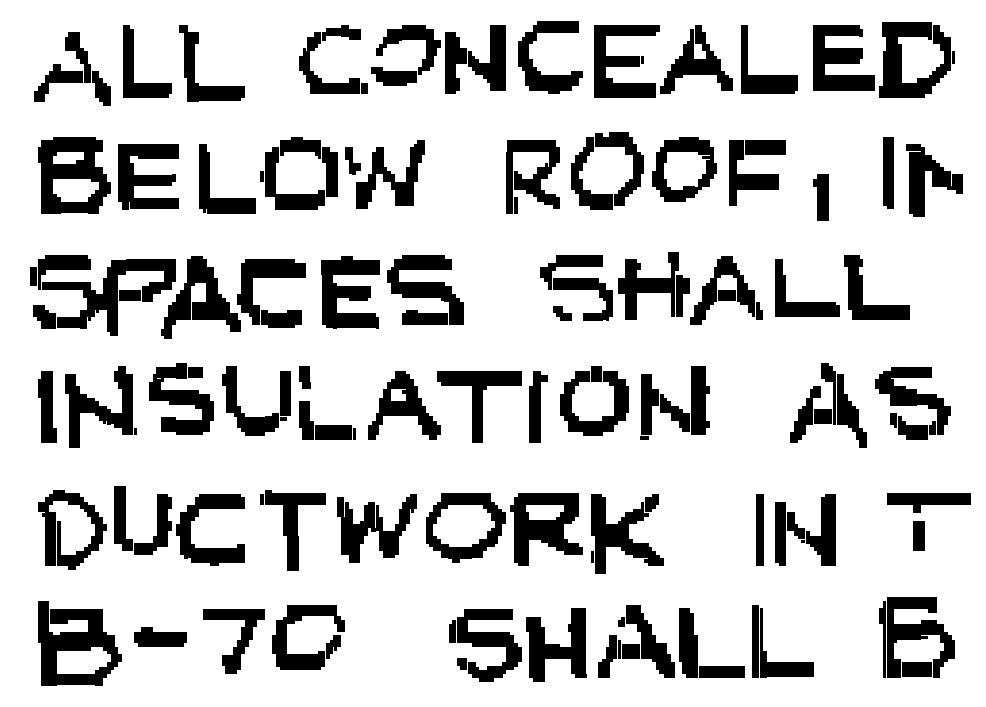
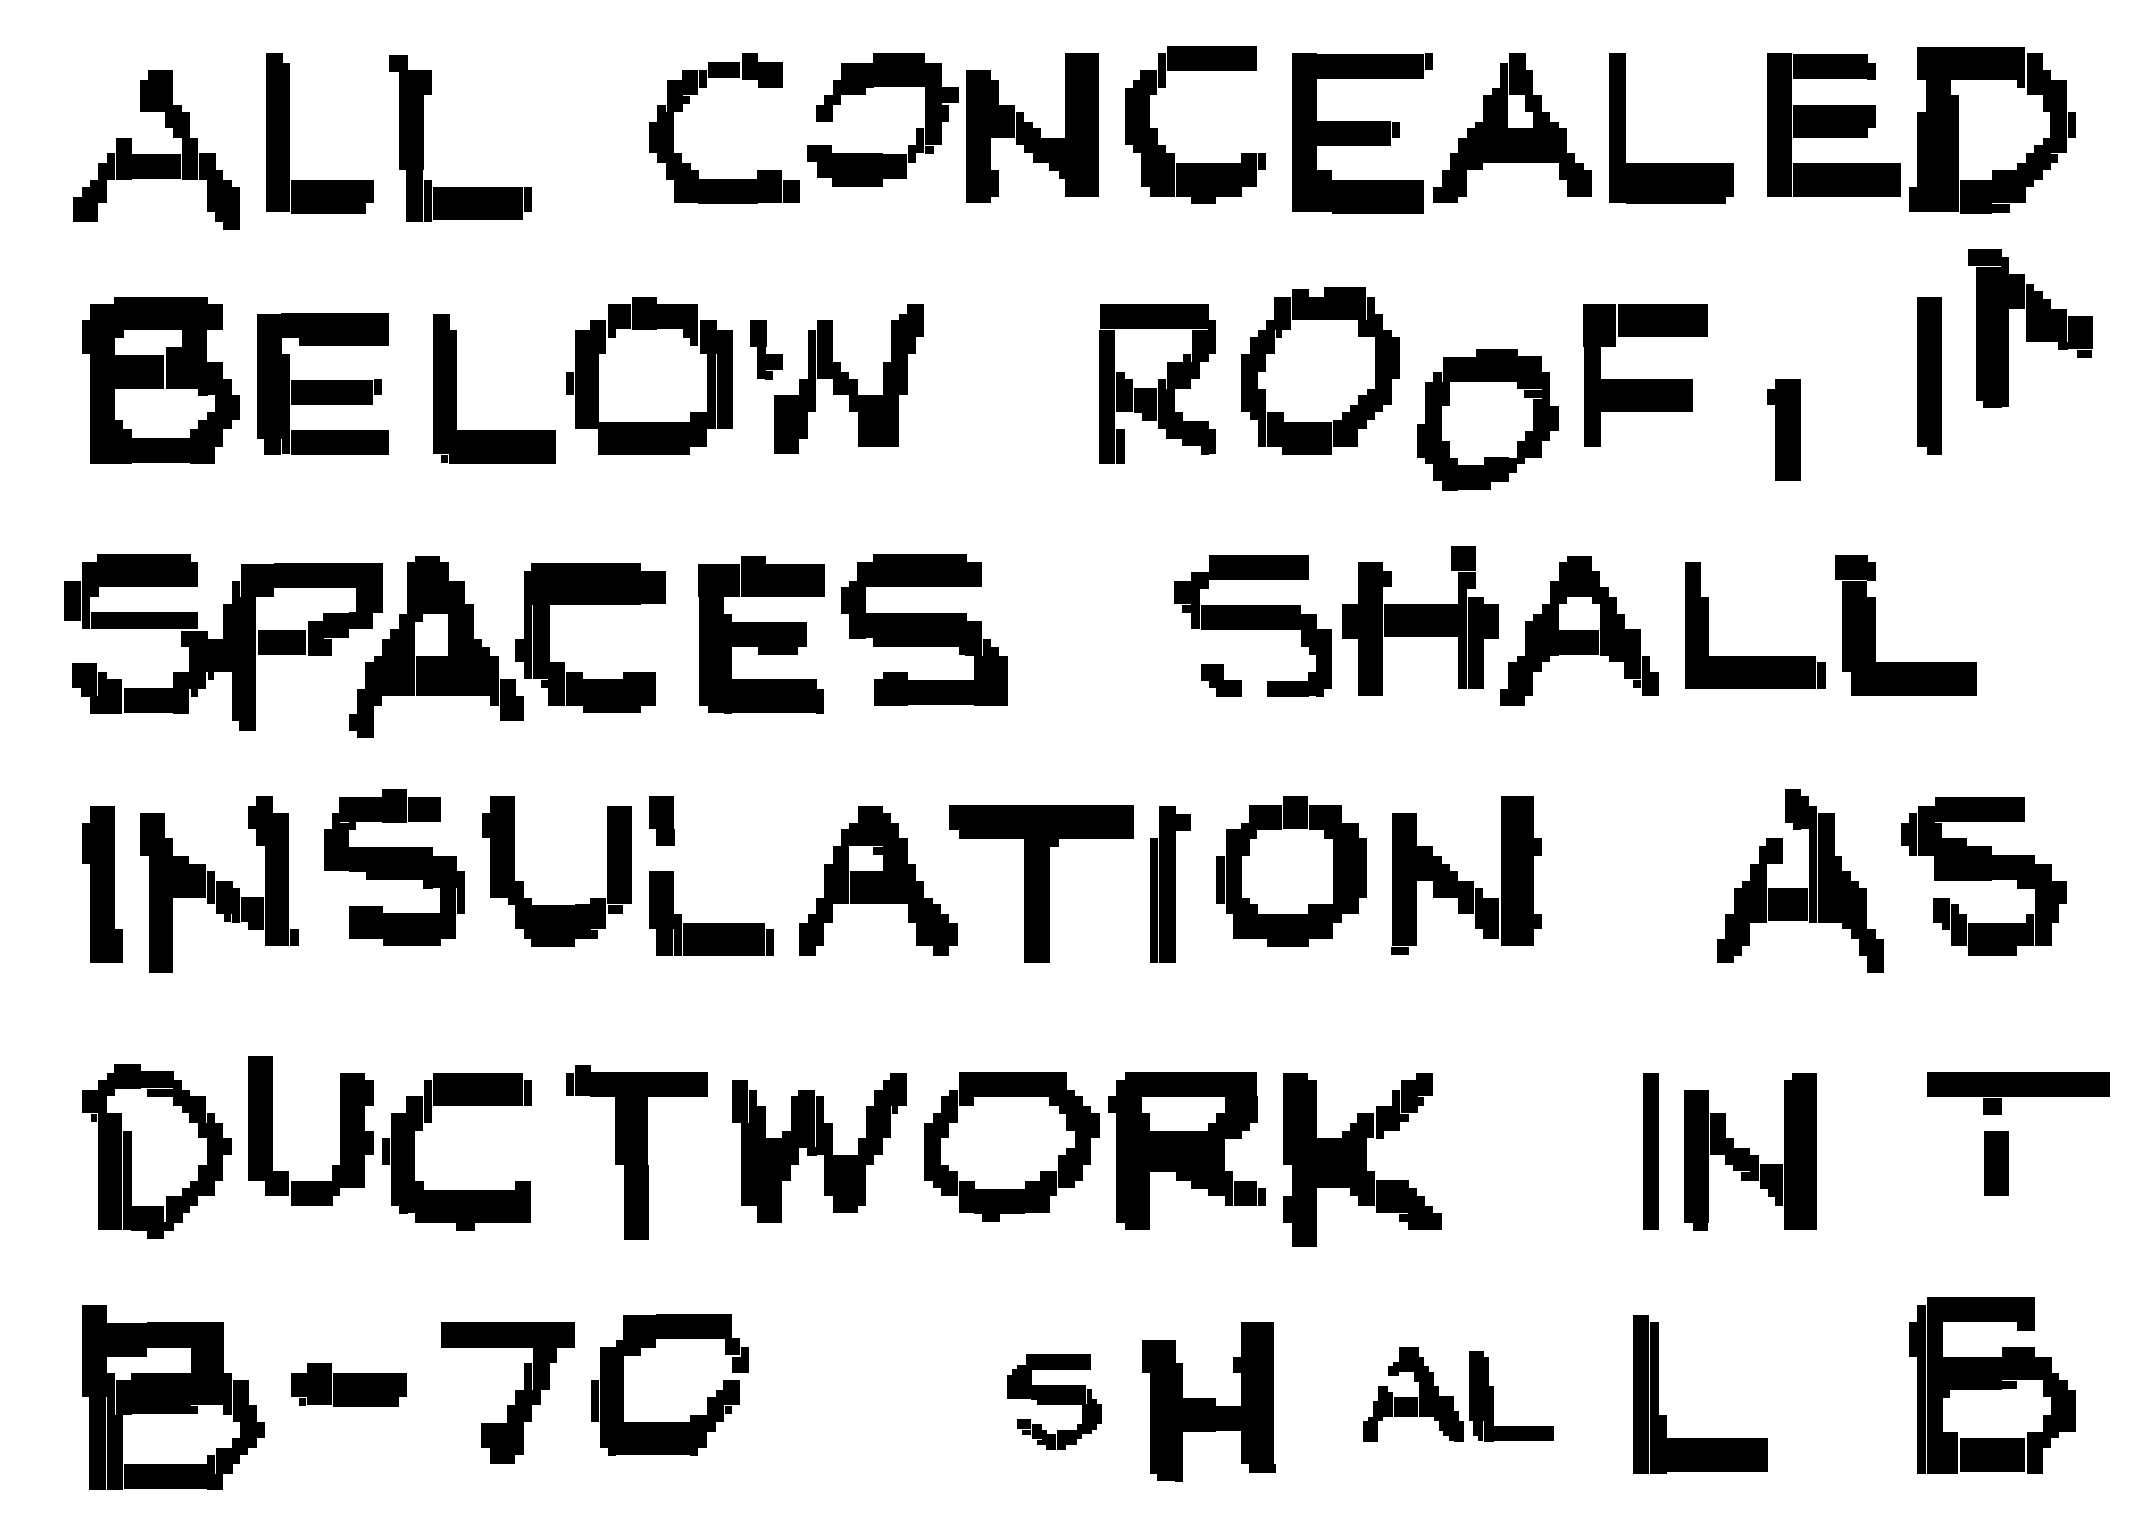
part: (684, 169) -> (1487, 420), moved
part: (934, 180) -> (2030, 329), moved
part: (671, 641) -> (1458, 1393), size x0.6
part: (485, 645) -> (1054, 1402), size x0.6

